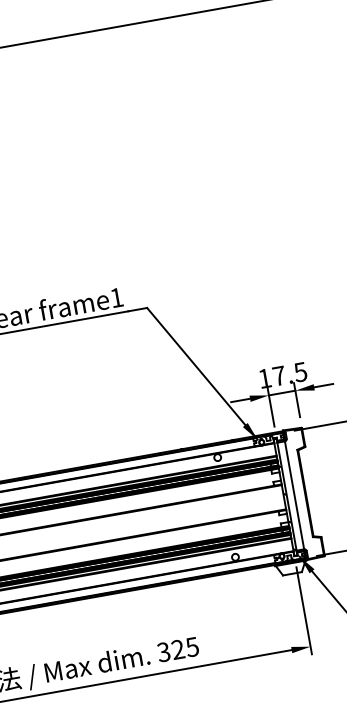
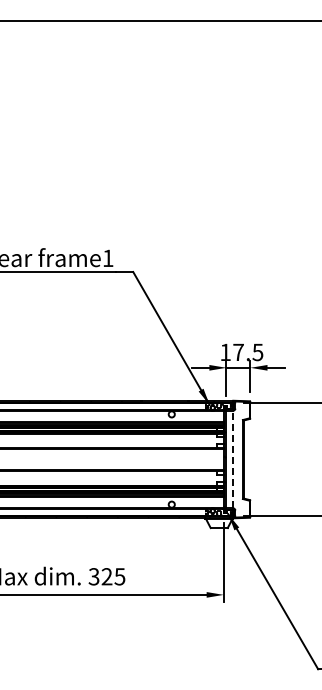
line: (294, 495) -> (233, 459), solid -> dashed

